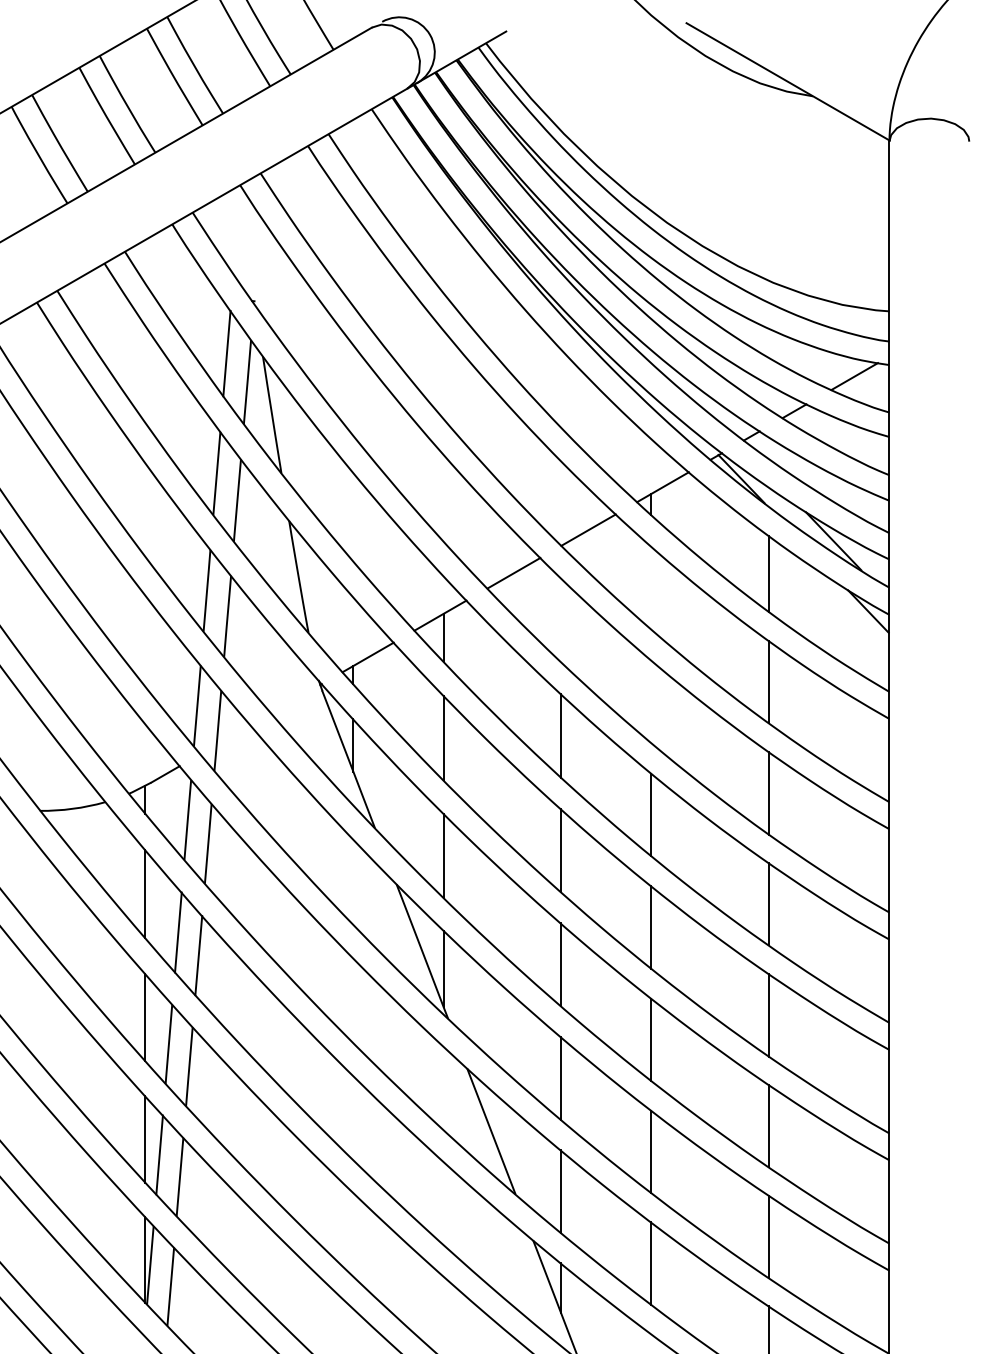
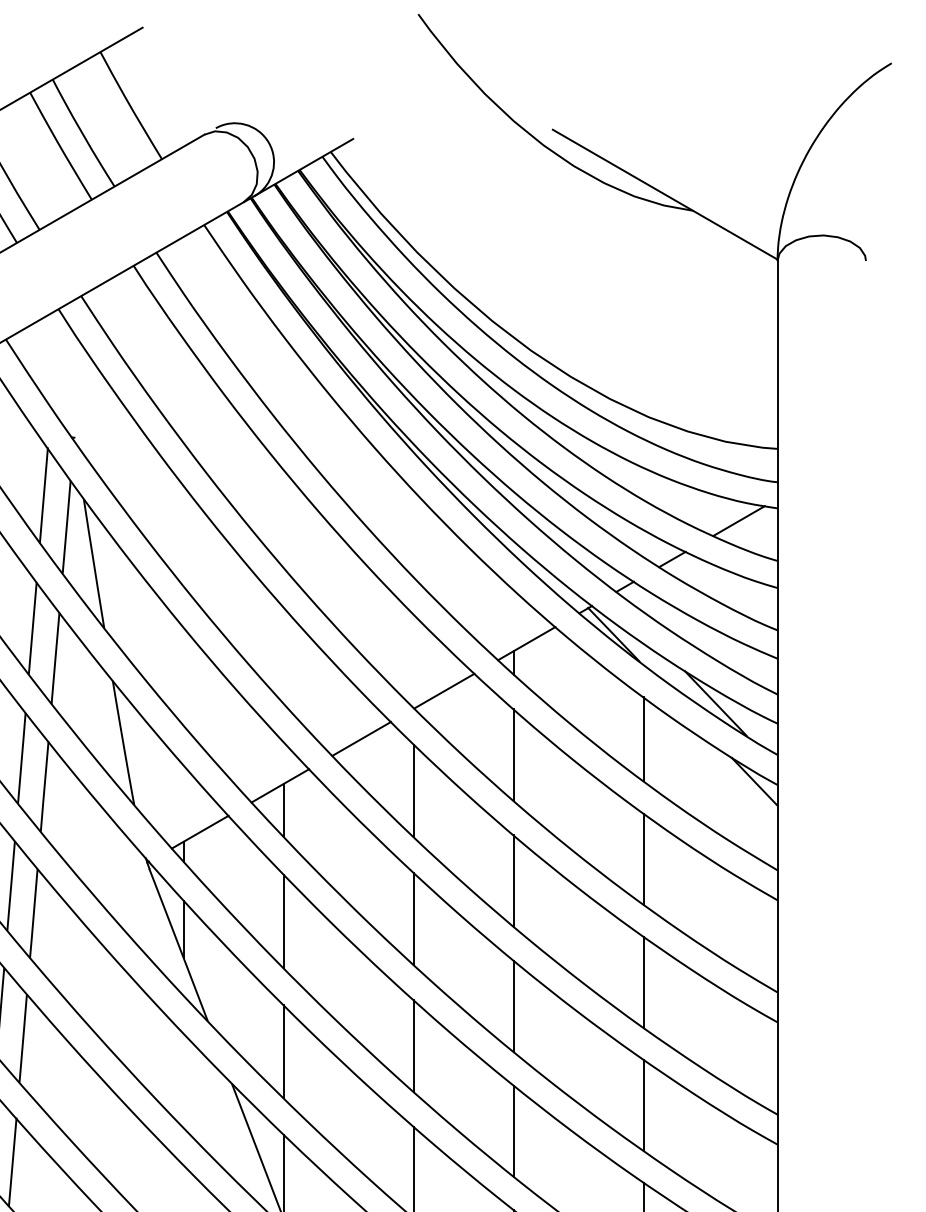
line: (651, 587) -> (514, 754), added
line: (561, 620) -> (414, 791), added
line: (651, 701) -> (514, 880), added

